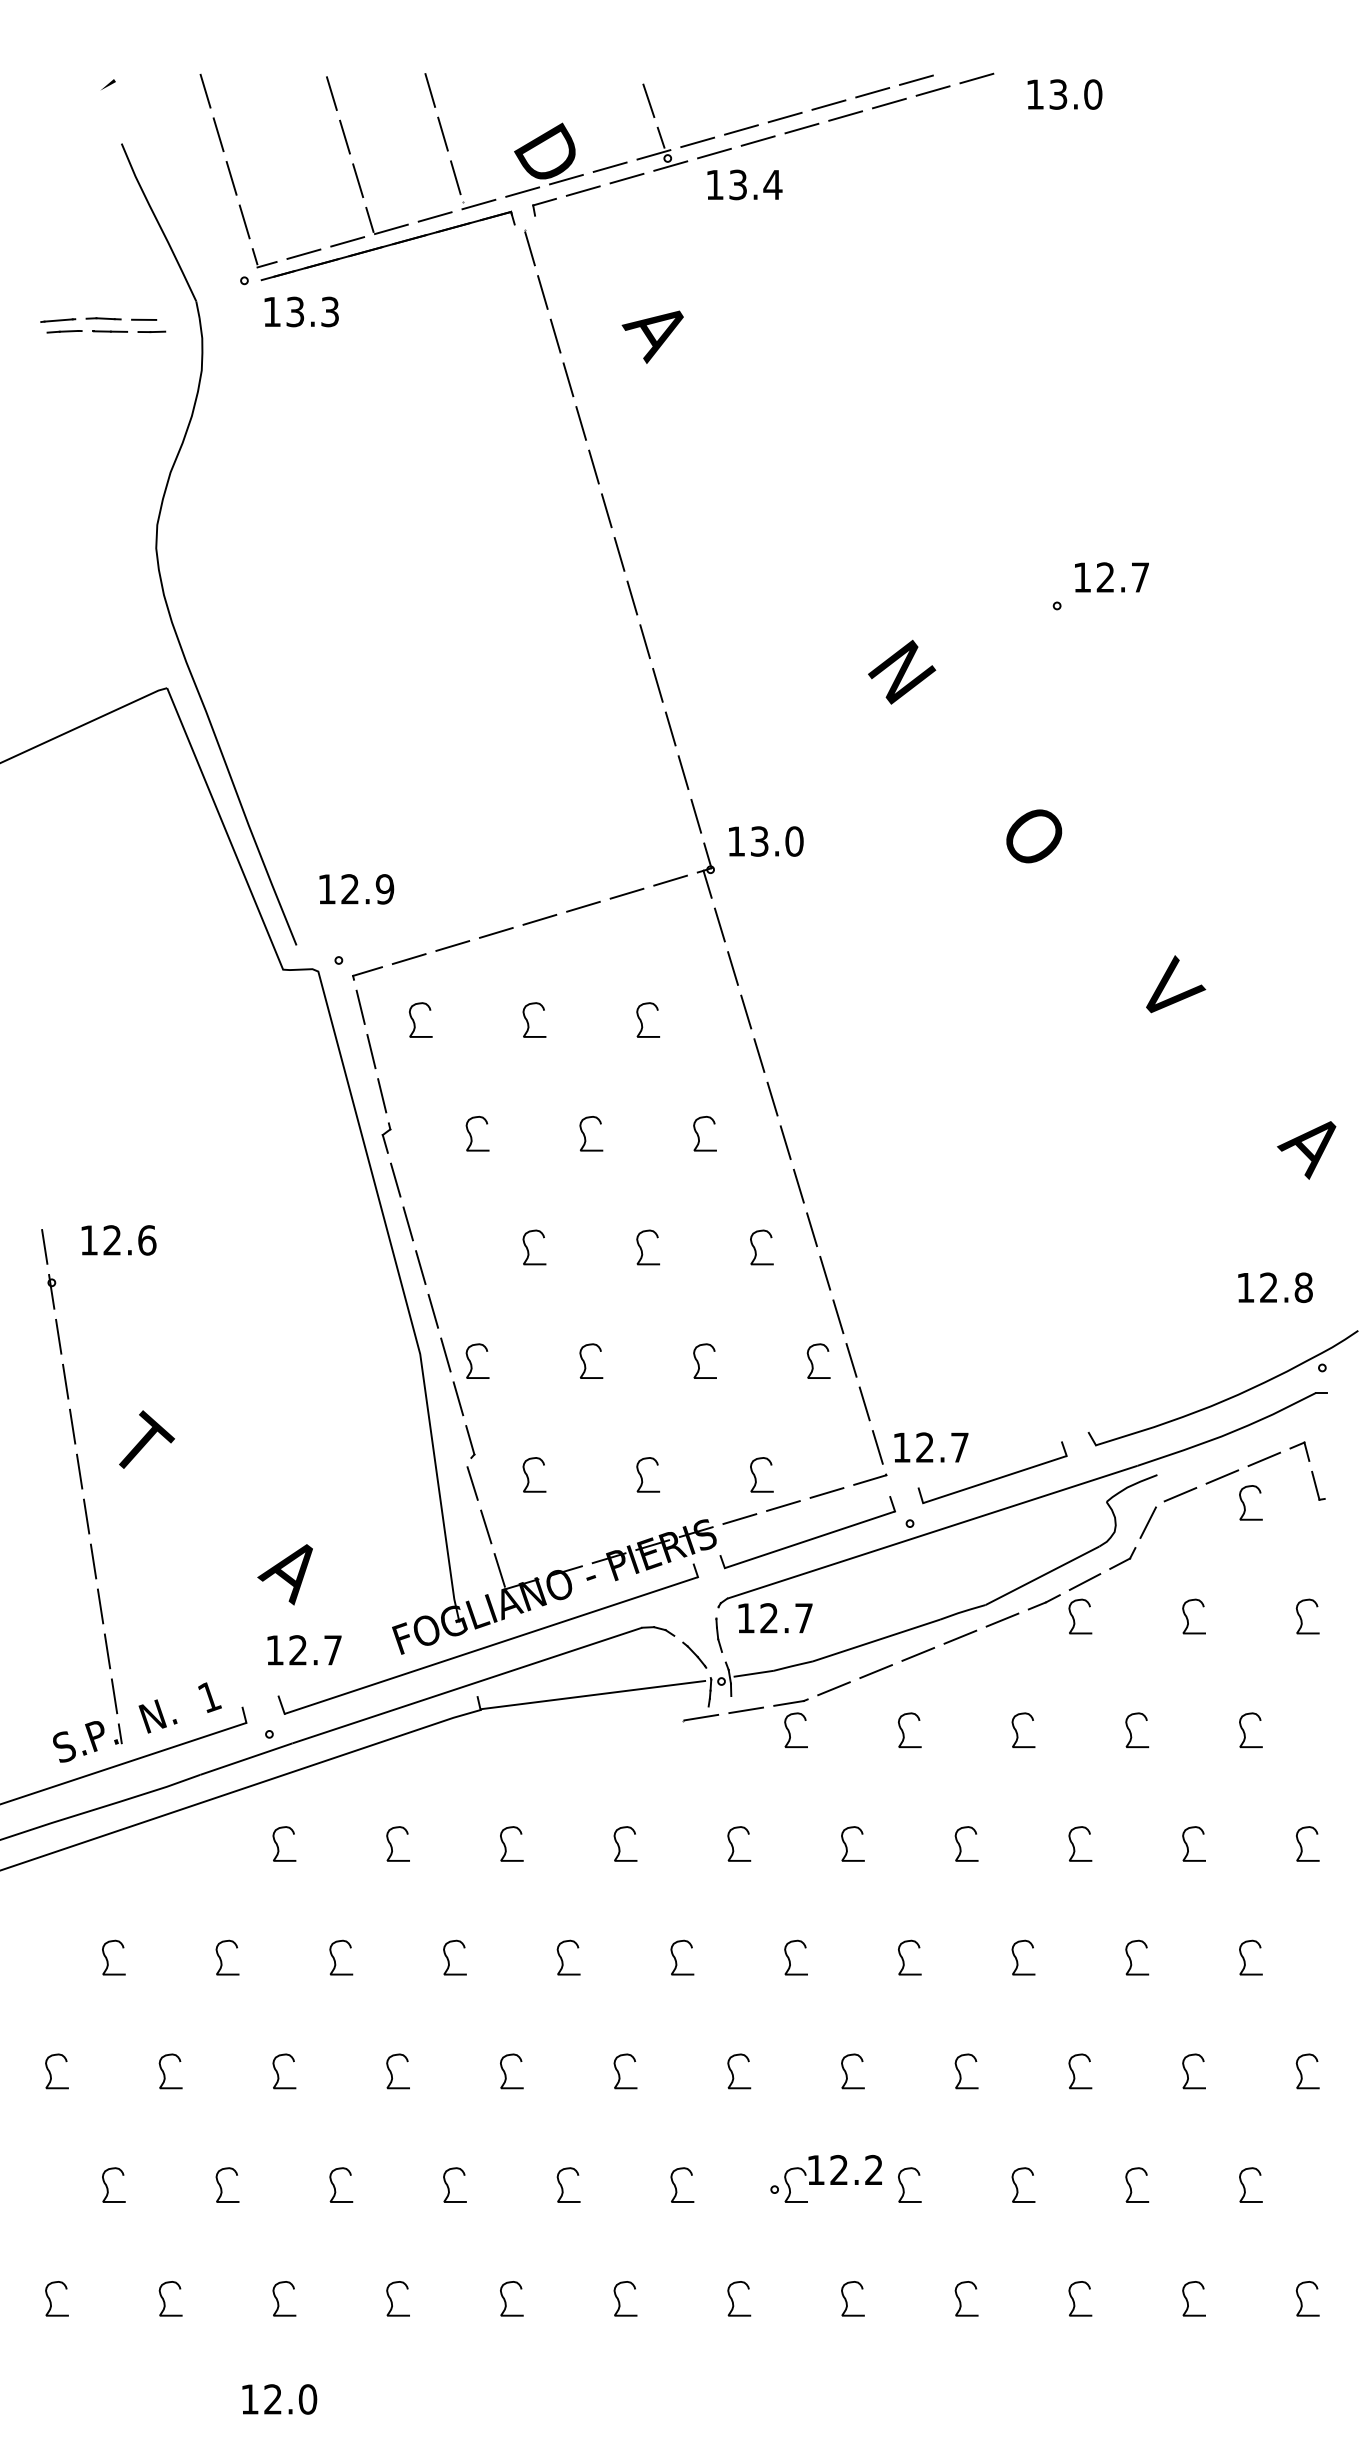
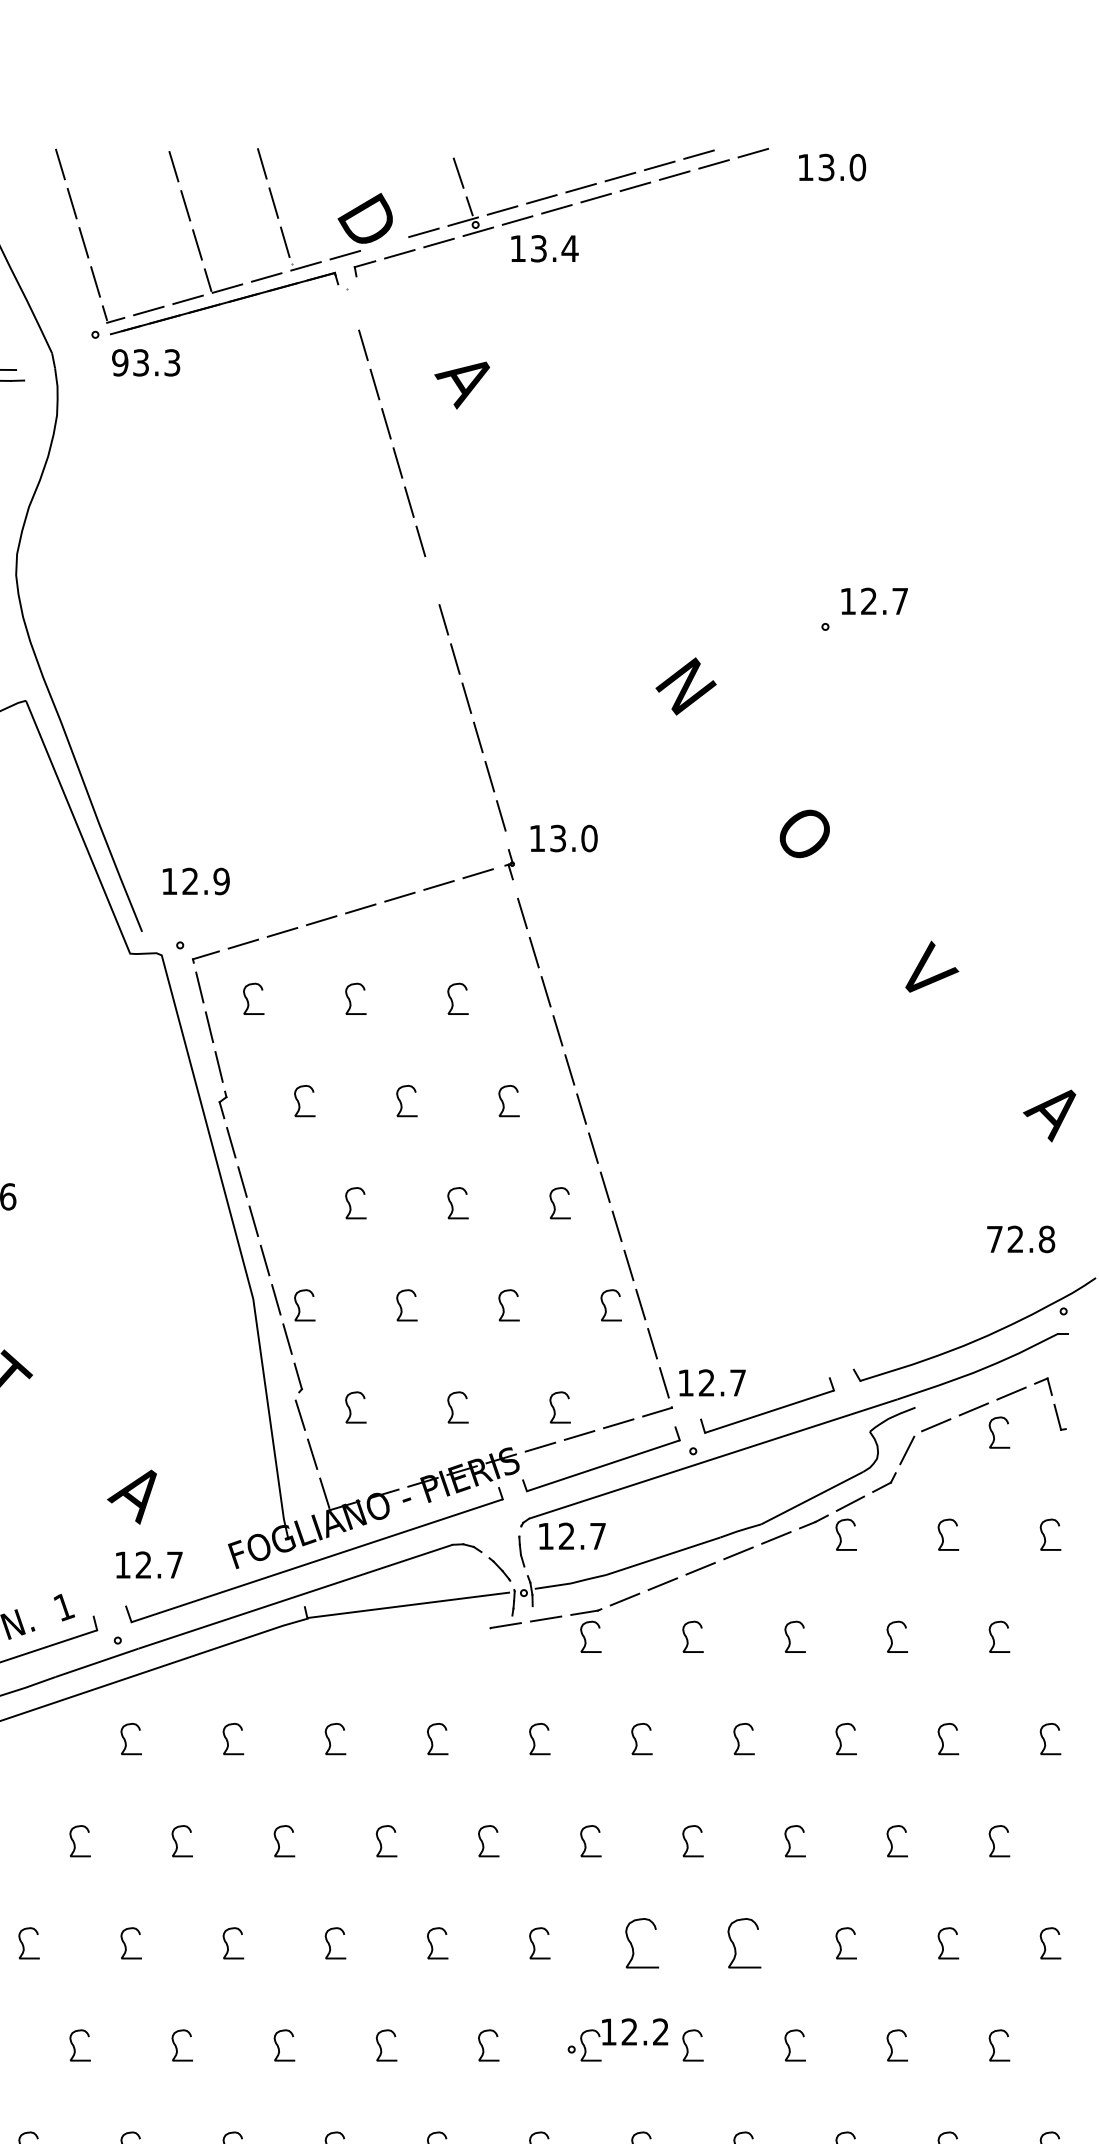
line: (566, 179) -> (384, 243), removed
line: (529, 248) -> (351, 305), removed
text: (272, 311) -> (120, 362), 13.3 -> 93.3
line: (619, 554) -> (432, 580), removed
part: (705, 870) -> (509, 864), size x0.6
text: (1245, 1287) -> (994, 1239), 12.8 -> 72.8
part: (852, 2071) -> (641, 1943), size x1.6
part: (966, 2071) -> (744, 1943), size x1.6

